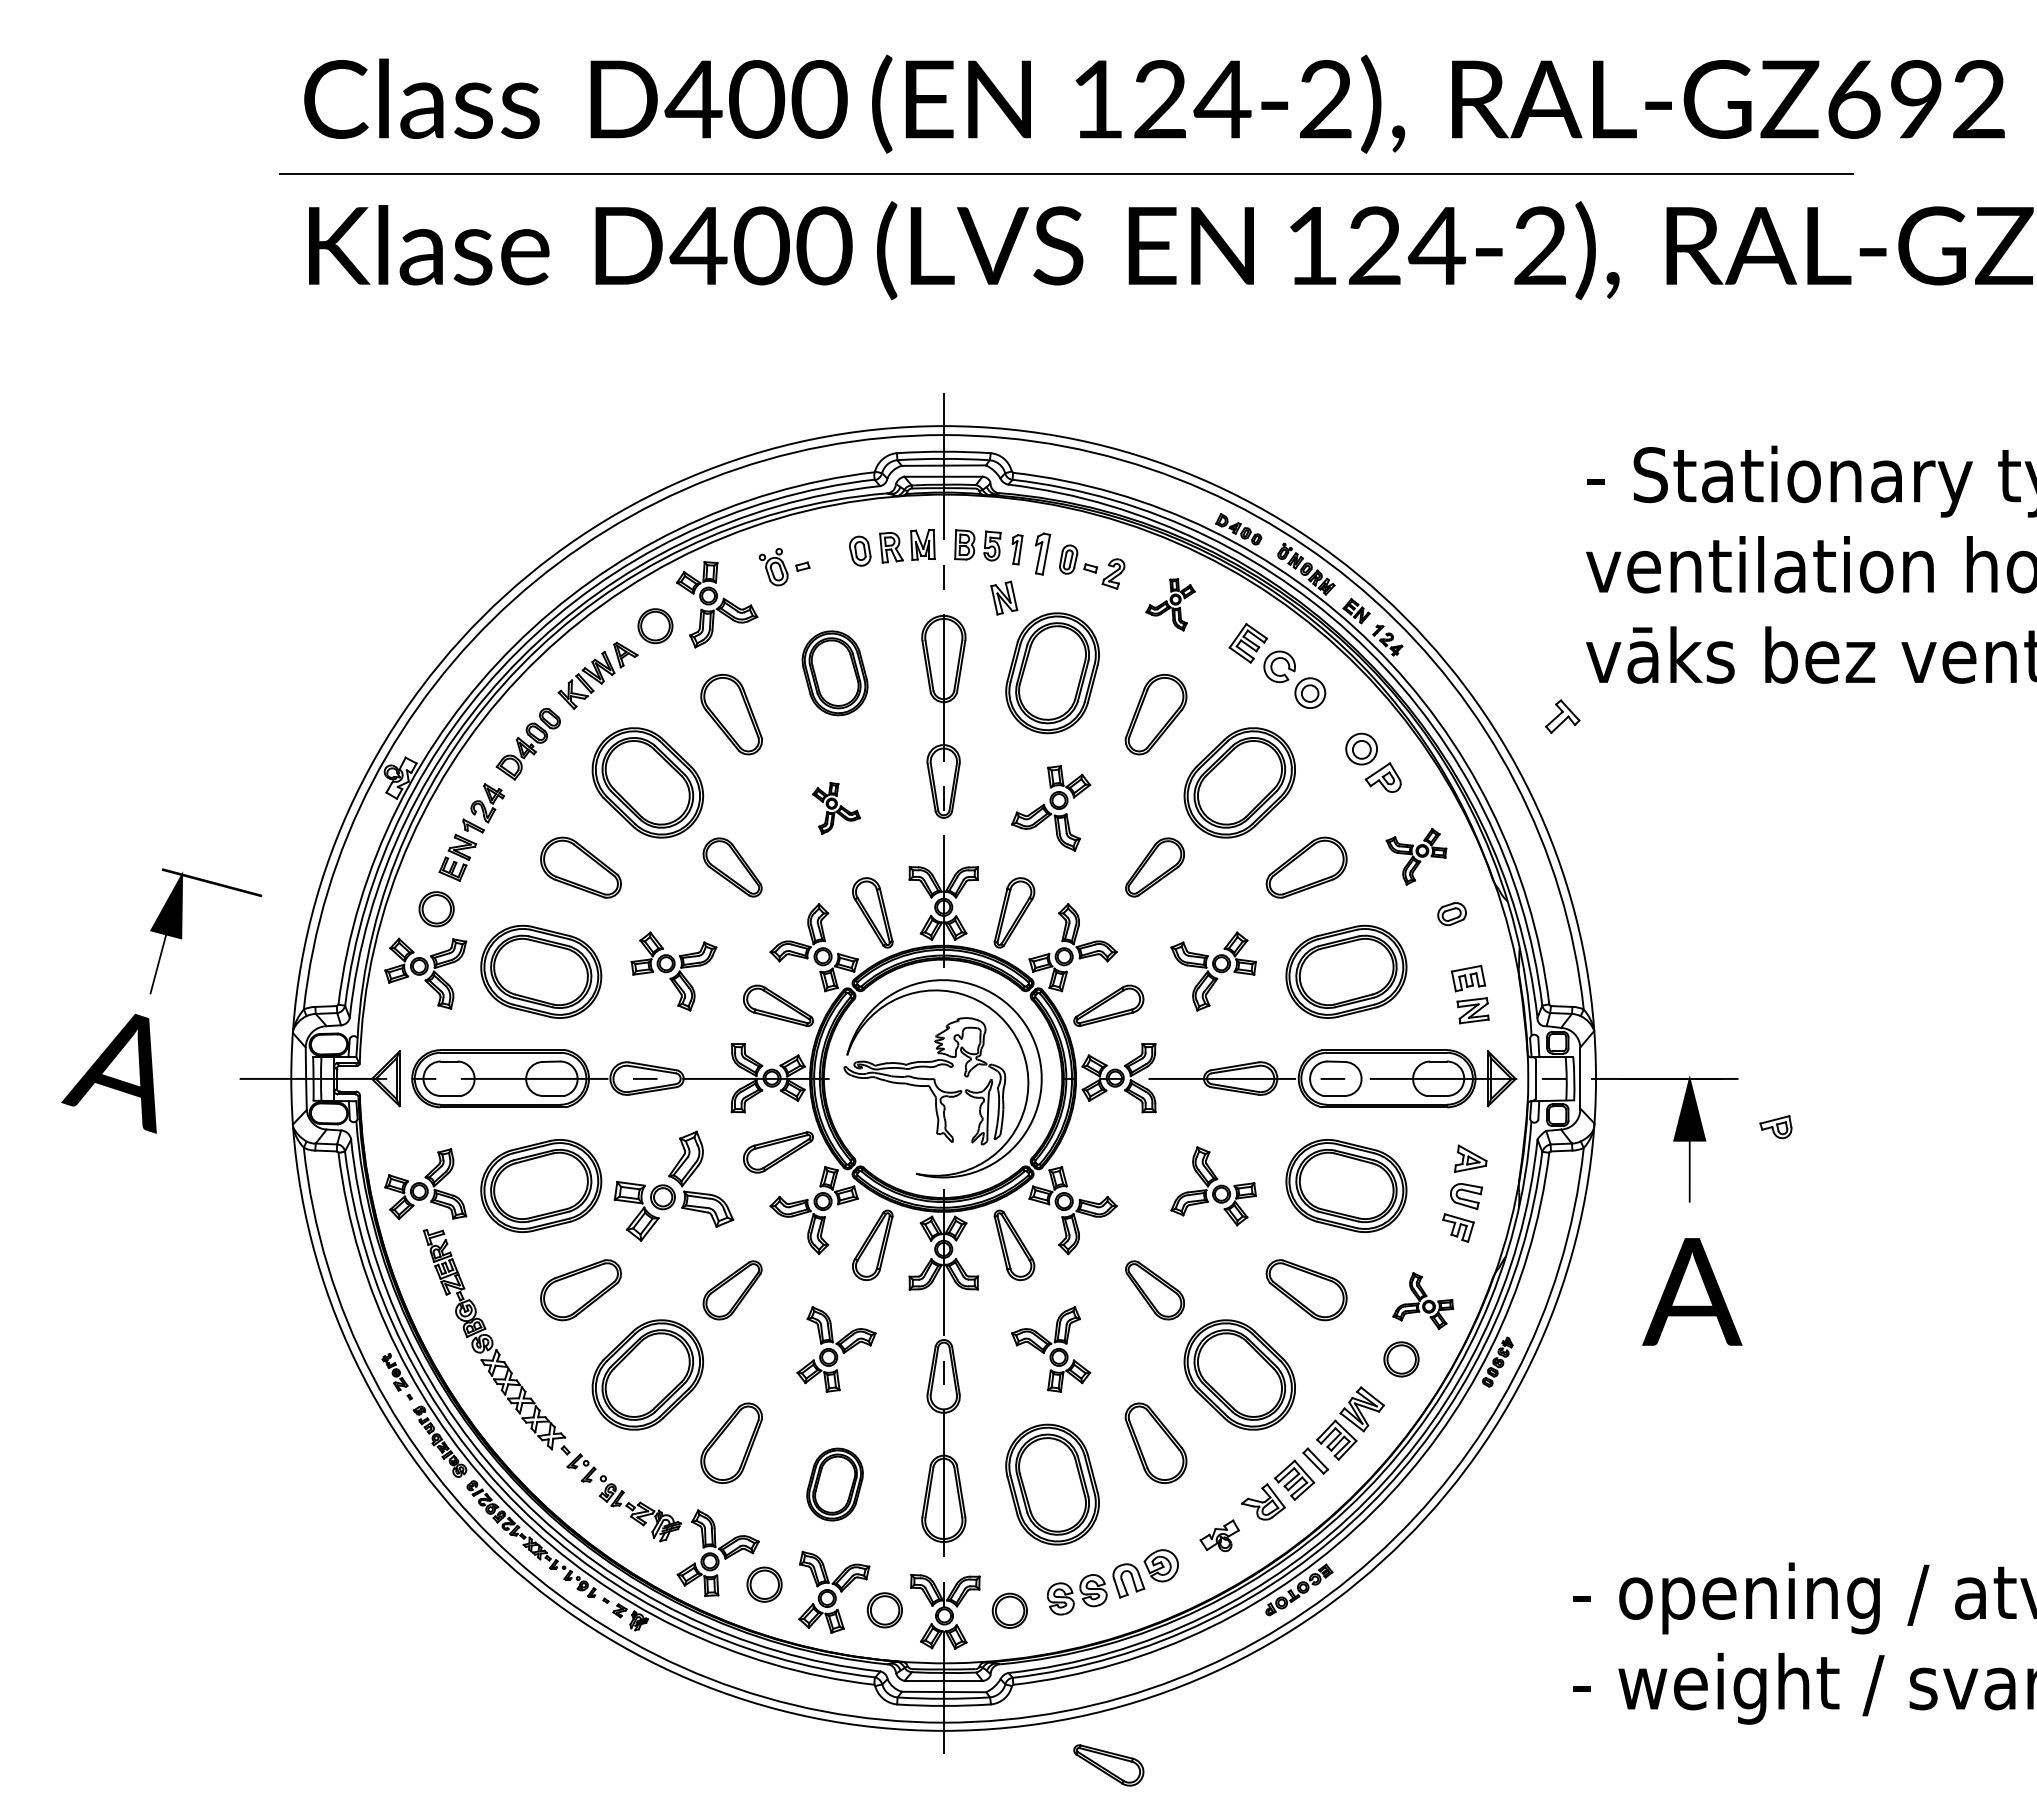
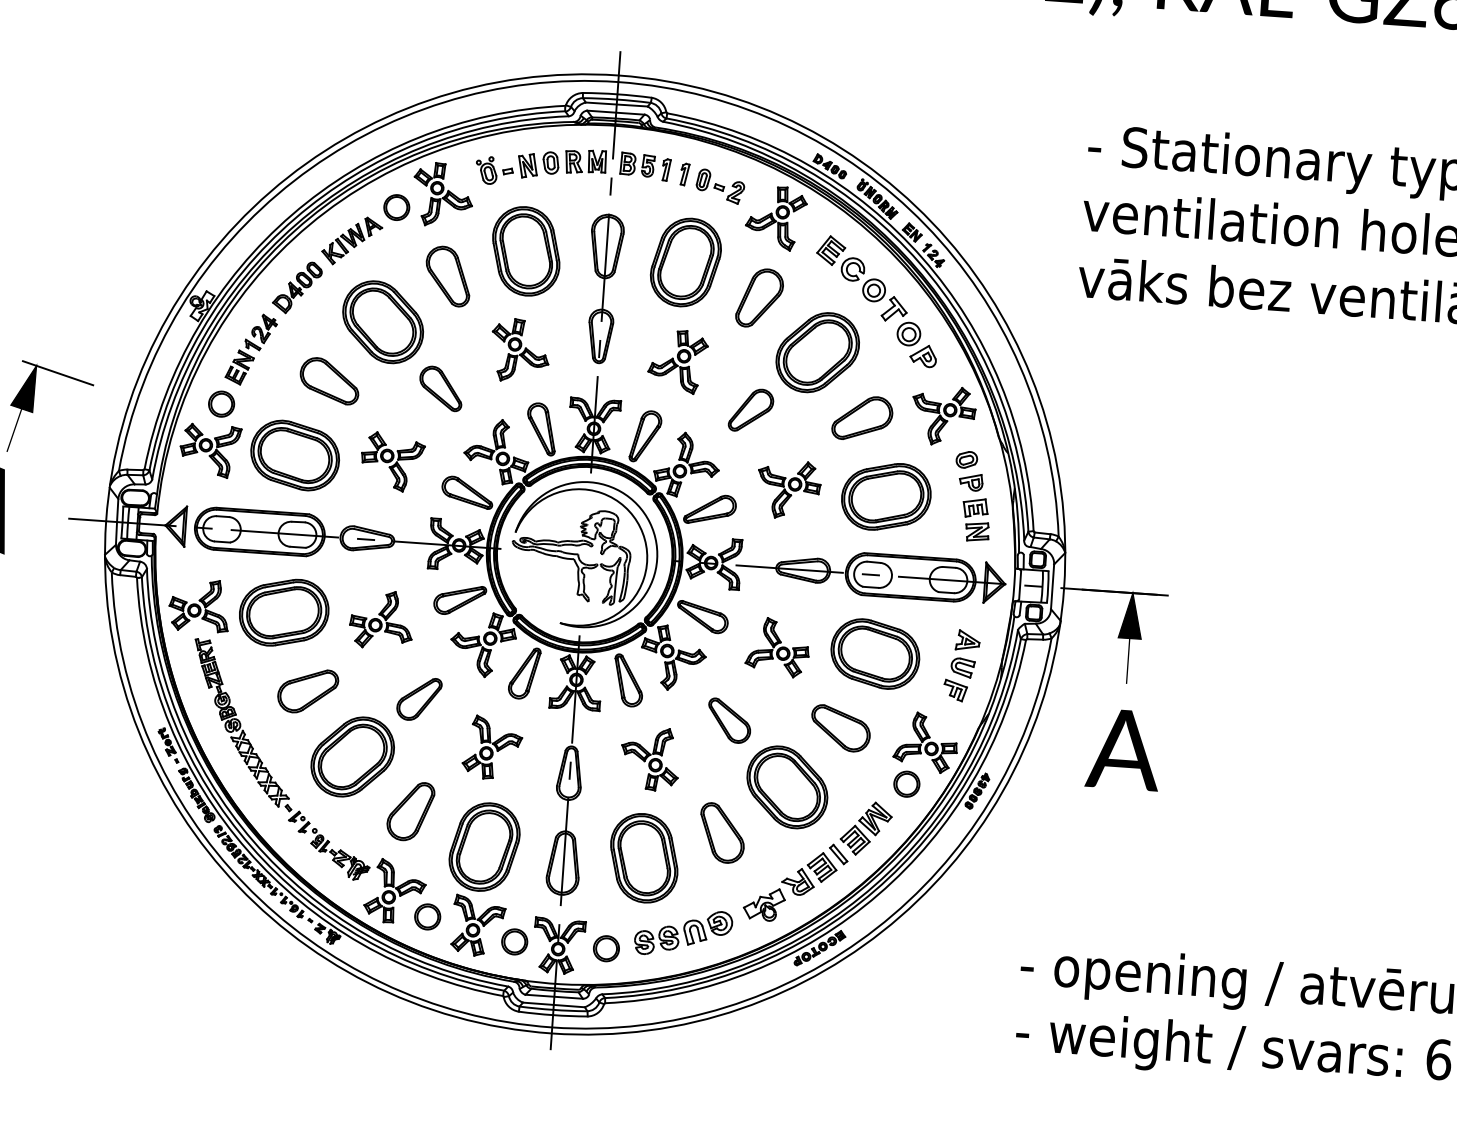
part: (1043, 553) -> (685, 174), size x0.71
part: (1004, 597) -> (528, 165), moved
part: (1170, 604) -> (776, 218), size x1.67
part: (834, 673) -> (525, 251), size x1.43
part: (1562, 716) -> (894, 309), moved
part: (836, 808) -> (520, 350), size x1.67
part: (1416, 856) -> (943, 415), size x1.43
part: (1775, 1127) -> (970, 482), moved
part: (673, 1186) -> (381, 619), size x0.71
part: (1422, 1300) -> (925, 742), size x1.43
part: (834, 1484) -> (484, 846), size x1.67
part: (1219, 1535) -> (764, 904), size x1.43
part: (1108, 1765) -> (702, 617), moved

